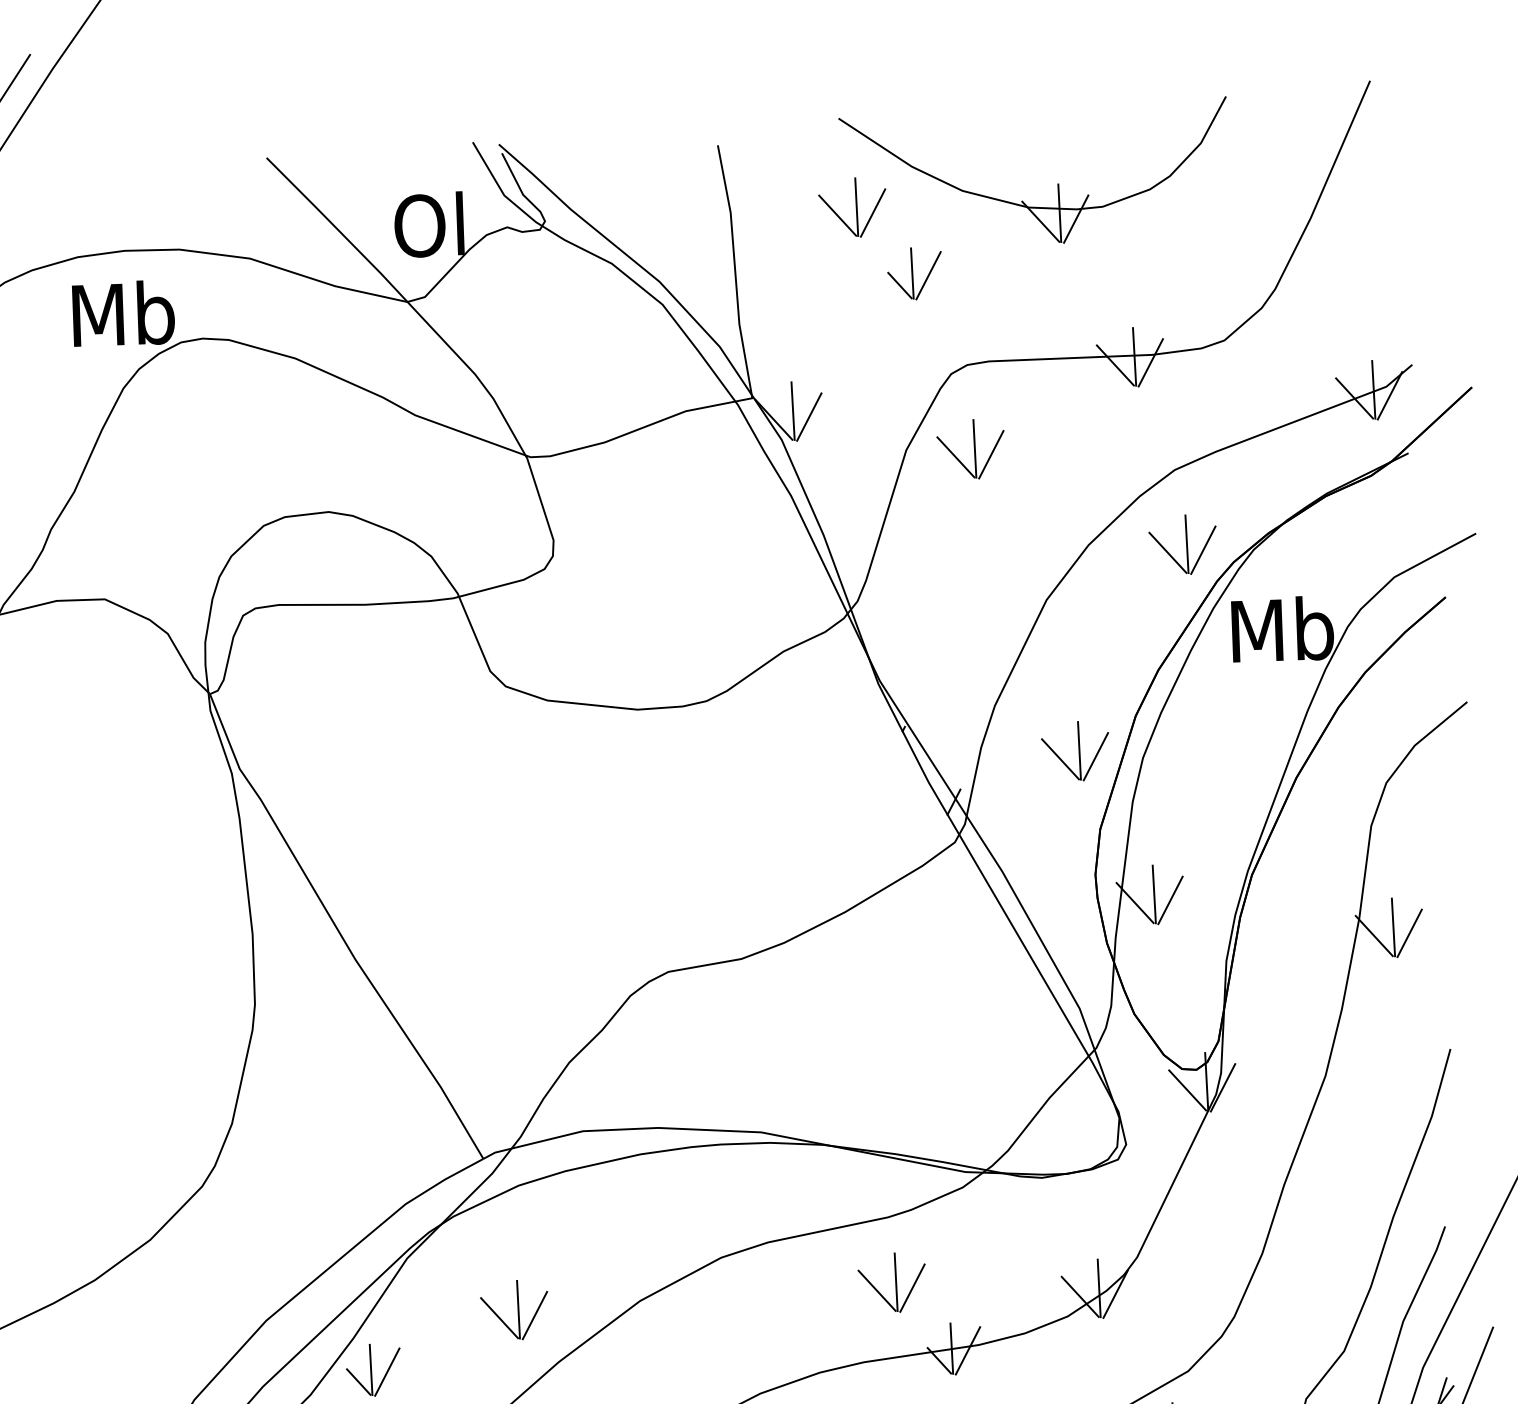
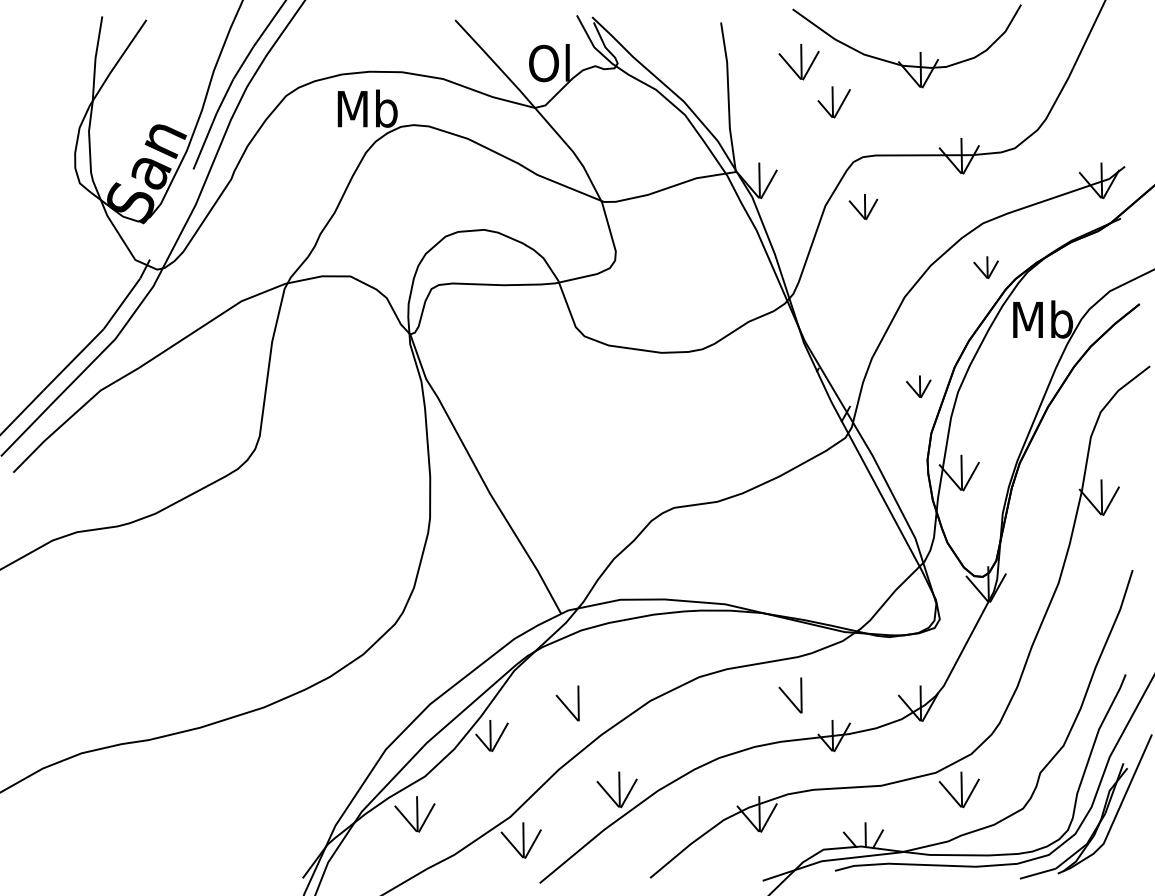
part: (971, 448) -> (863, 206), size x0.7
part: (1181, 544) -> (985, 267), size x0.6
part: (1075, 750) -> (918, 386), size x0.6
line: (911, 1286) -> (810, 698), removed
line: (533, 1314) -> (587, 706), removed

